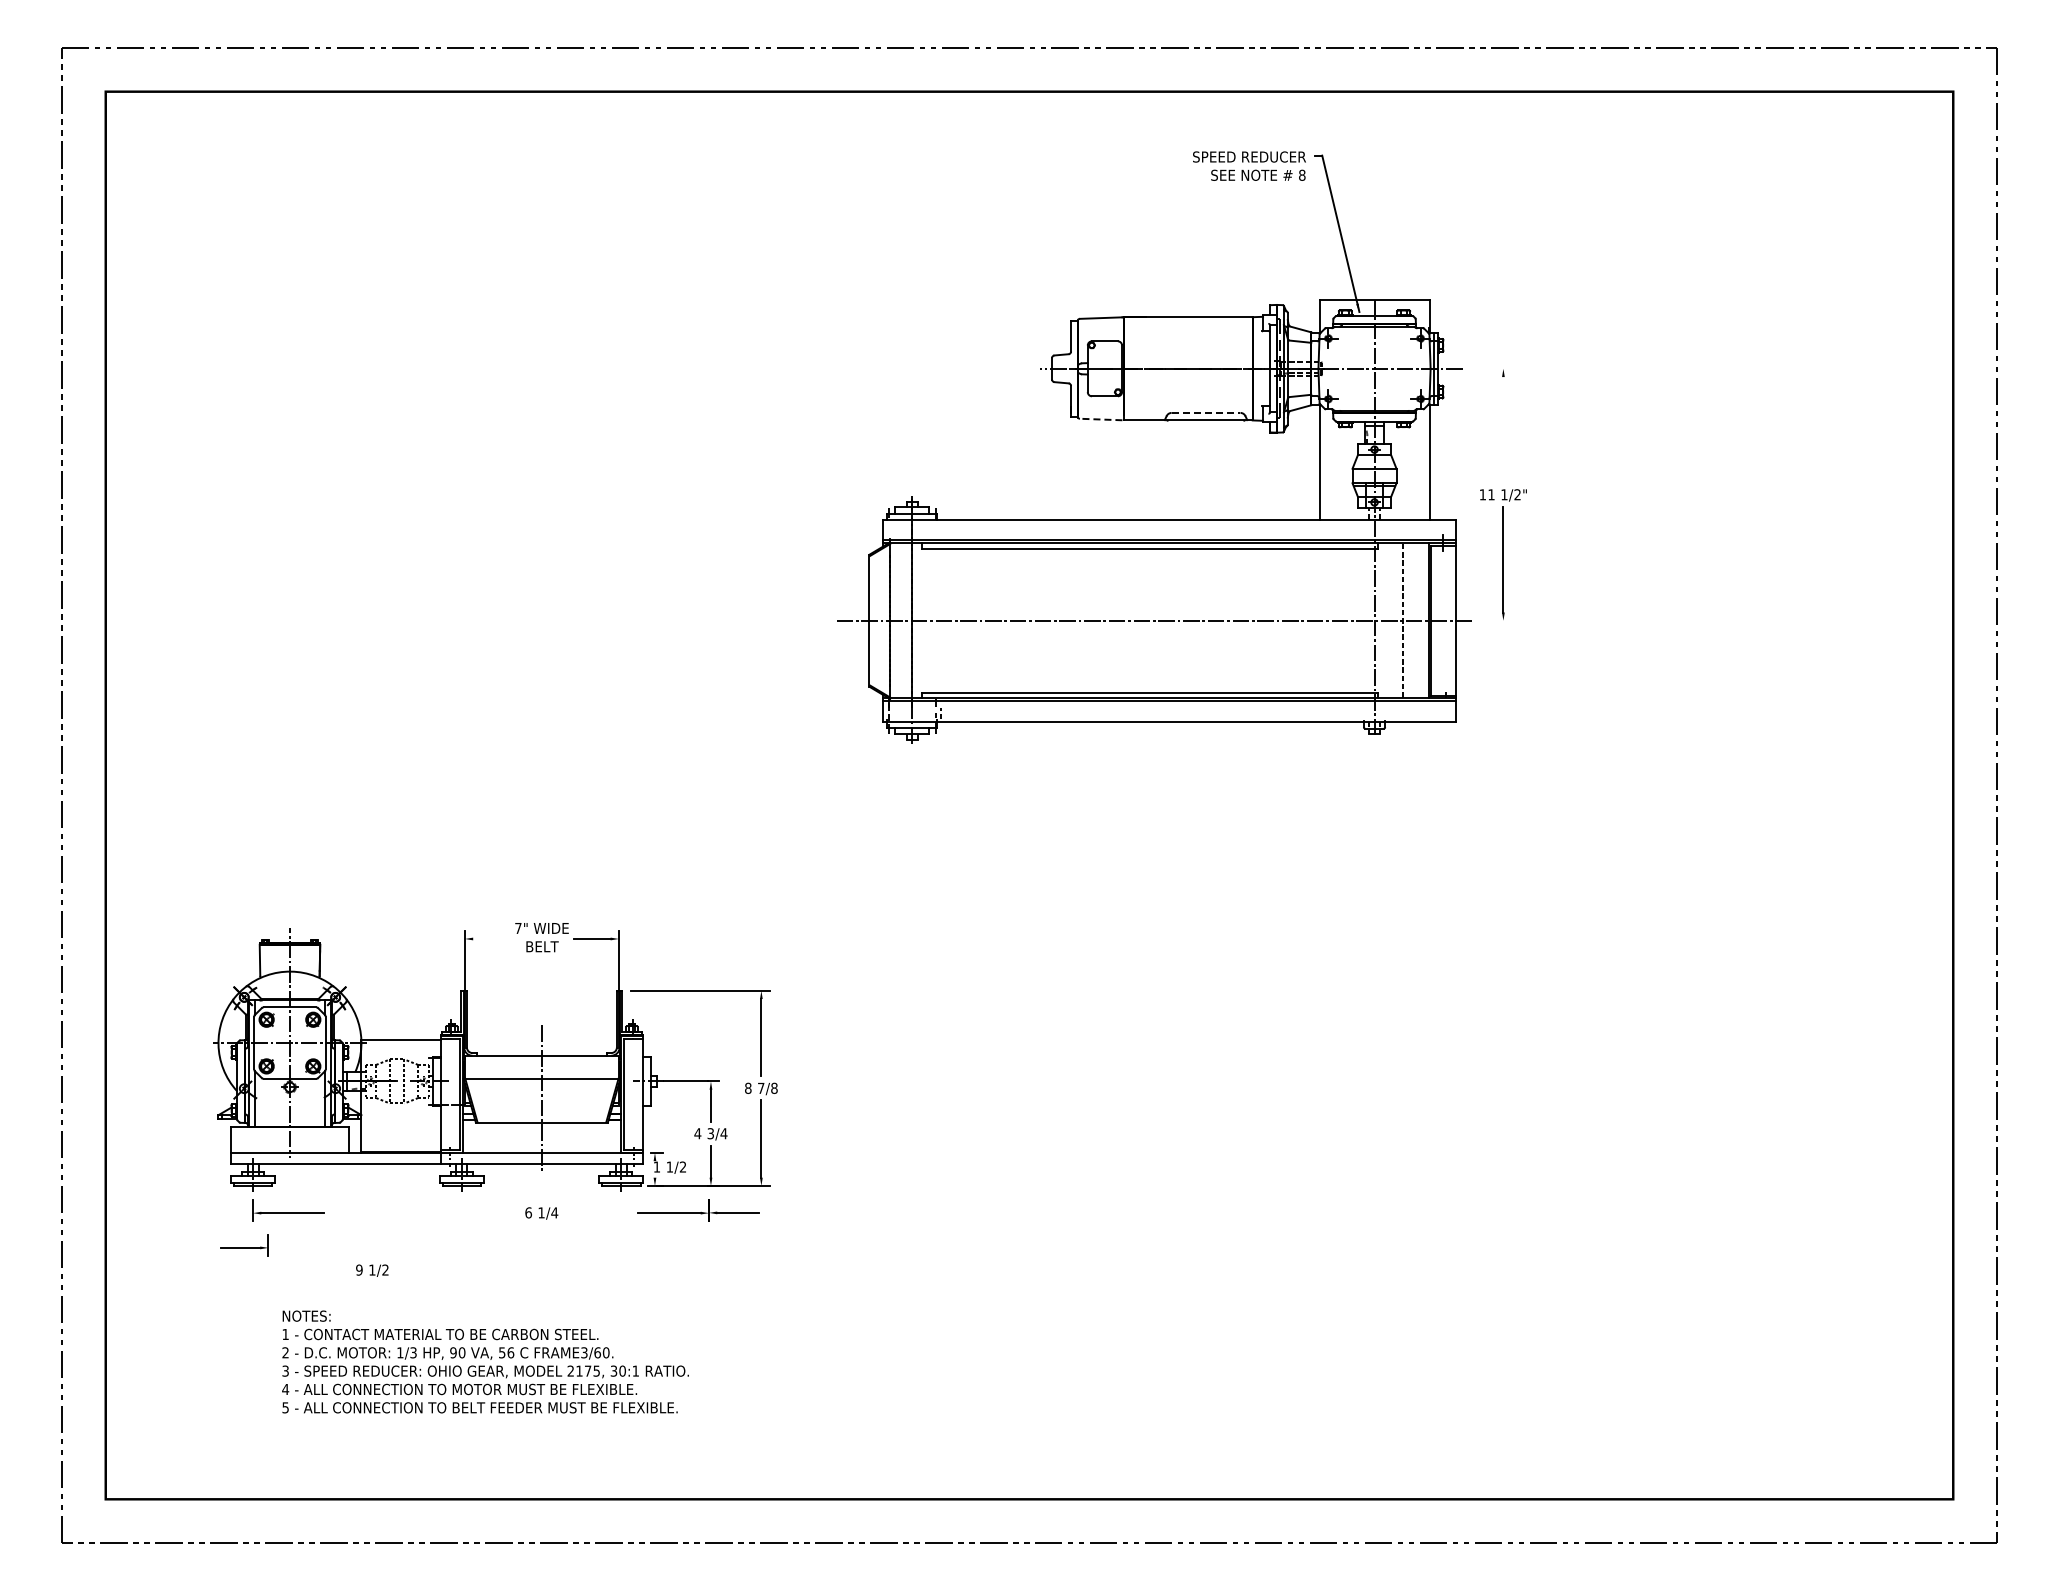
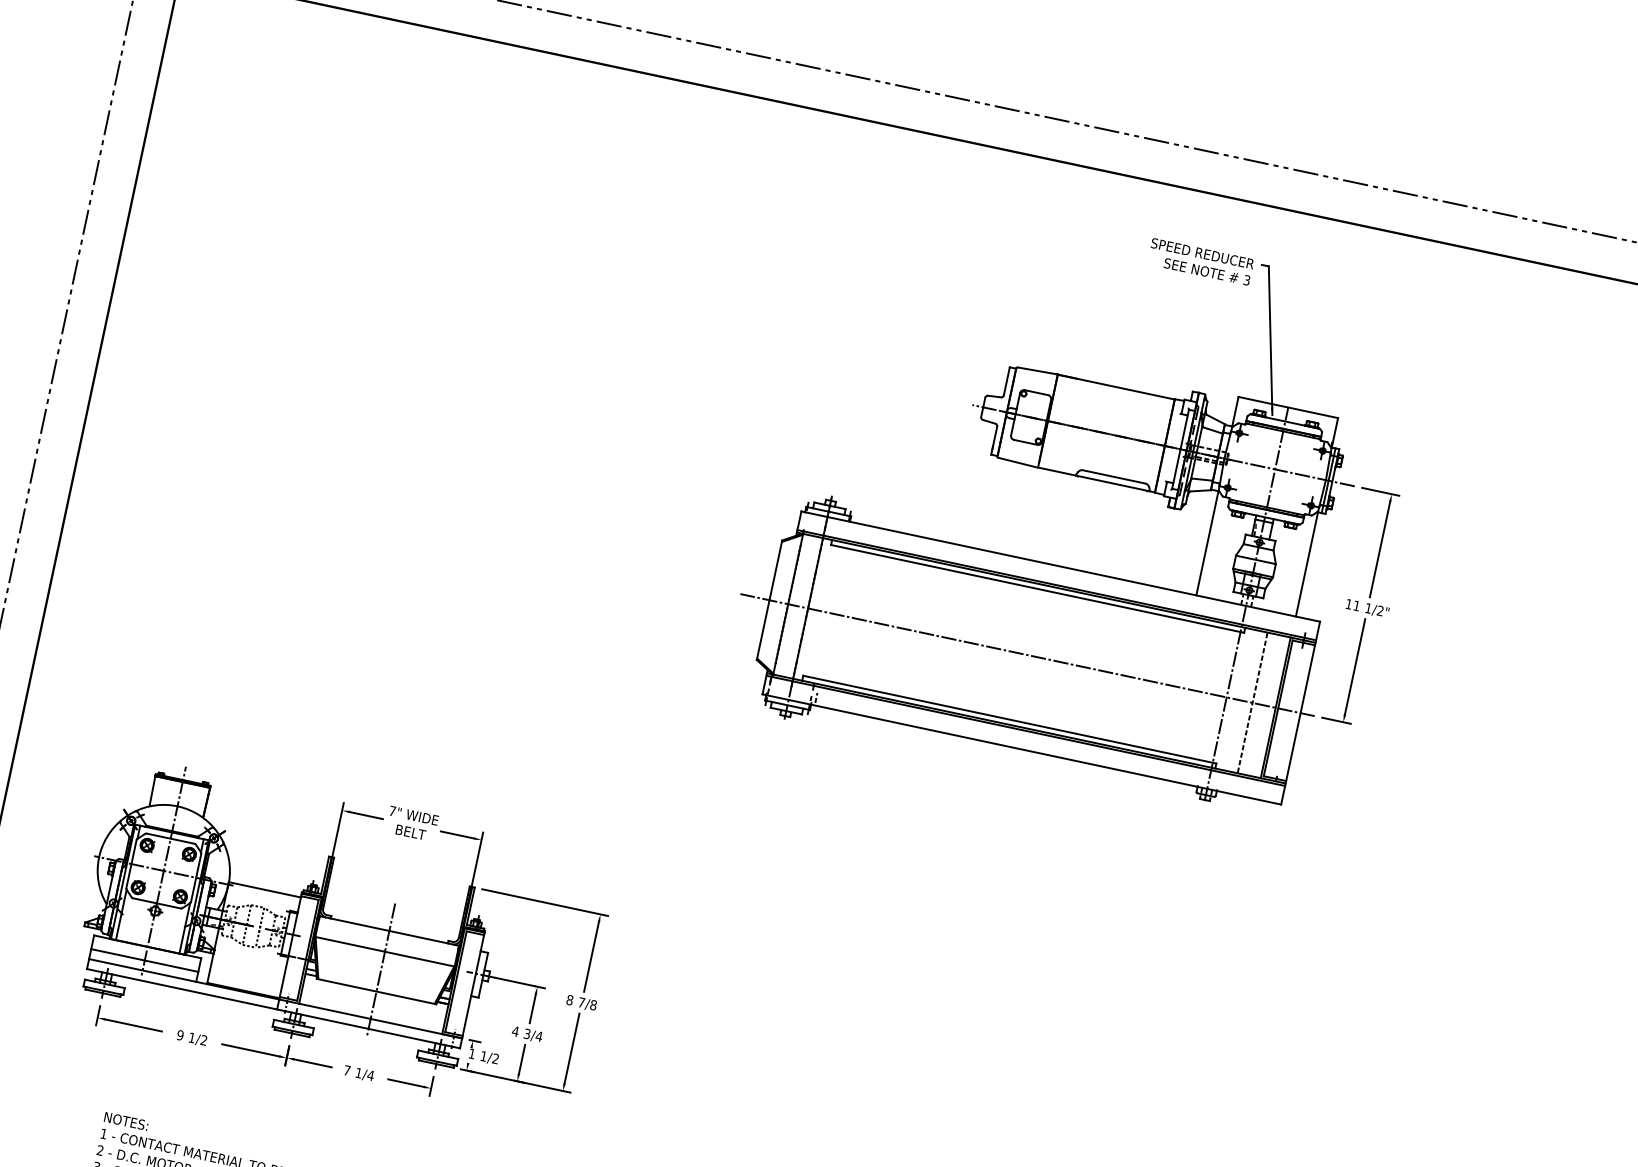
text: (1302, 174) -> (1247, 279), 8 -> 3
line: (1490, 368) -> (1380, 491), added
line: (1206, 412) -> (1114, 476), dashed -> solid
line: (1100, 419) -> (1017, 462), dashed -> solid
line: (1503, 429) -> (1380, 549), added
line: (1495, 620) -> (1336, 720), added
line: (491, 938) -> (366, 815), added
line: (289, 1141) -> (144, 960), added
part: (698, 1210) -> (277, 1053), moved
text: (528, 1212) -> (347, 1070), 6 -> 7
part: (244, 1245) -> (409, 1081), moved
text: (372, 1270) -> (192, 1038), moved

